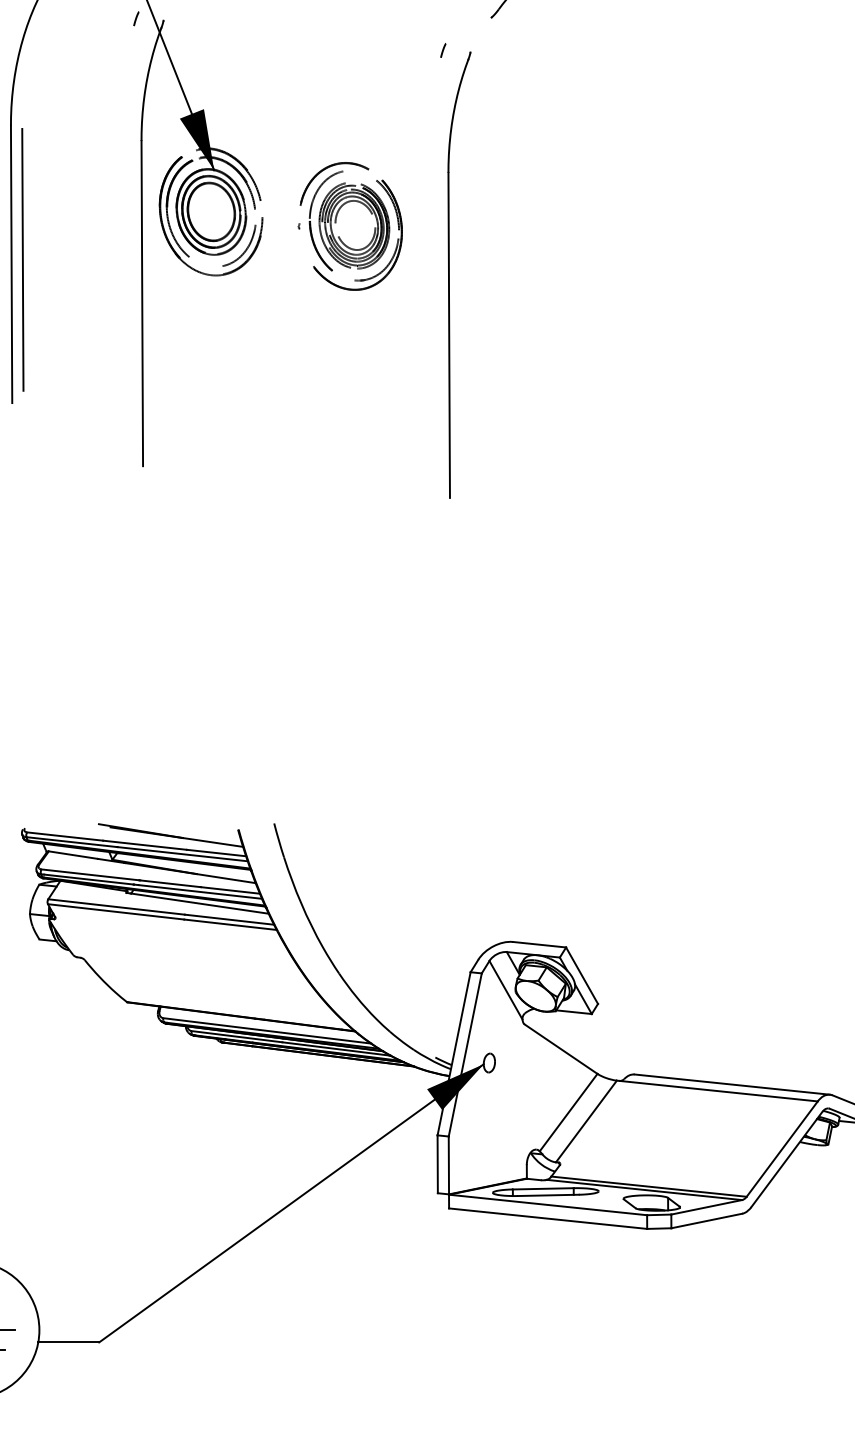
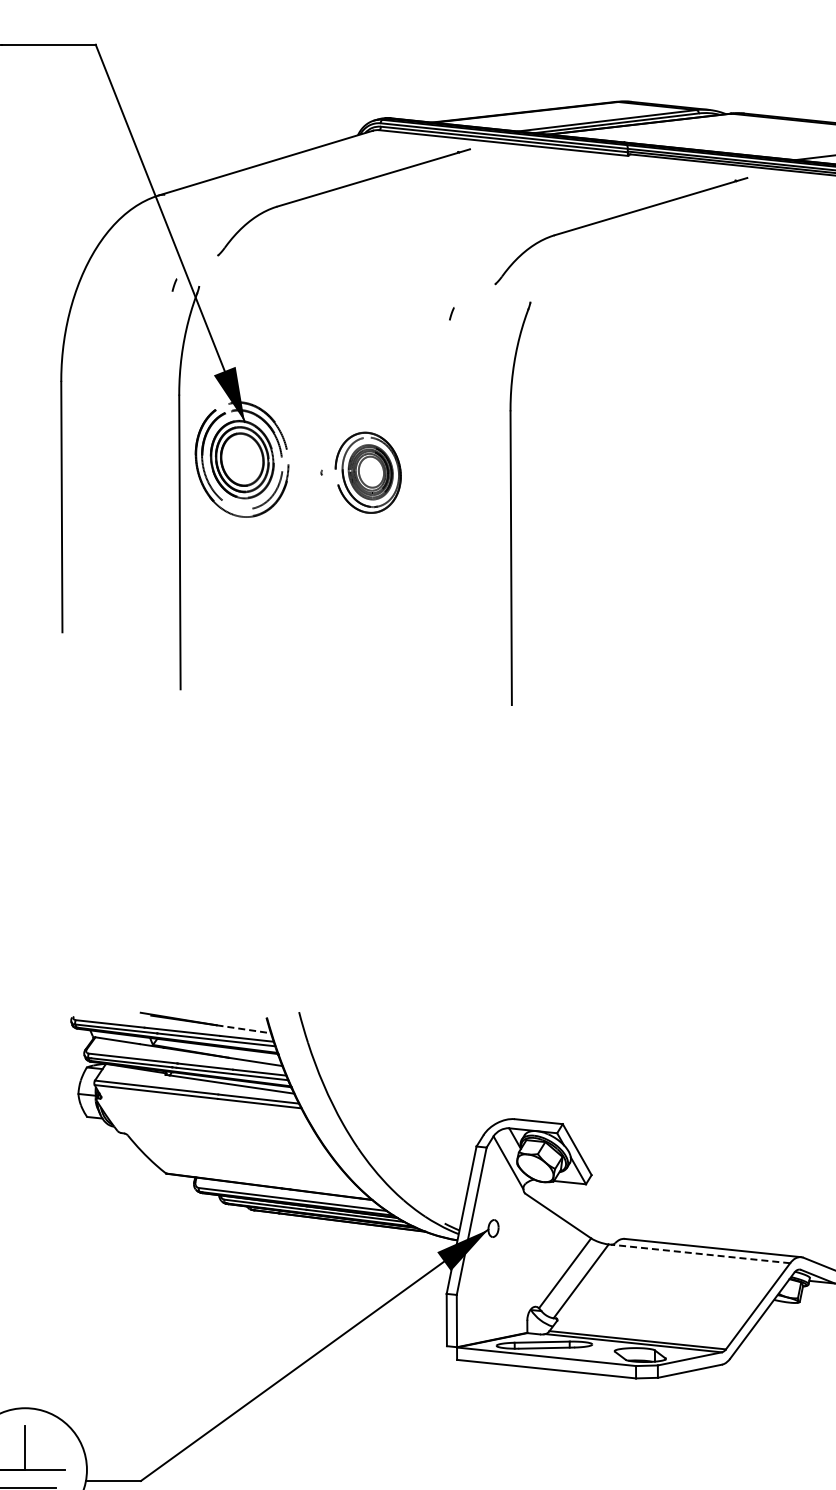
part: (351, 226) -> (368, 472), size x0.7
line: (22, 259) -> (71, 502), removed
part: (449, 274) -> (511, 503), moved
line: (212, 842) -> (243, 1029), solid -> dashed
line: (718, 1090) -> (700, 1253), solid -> dashed

